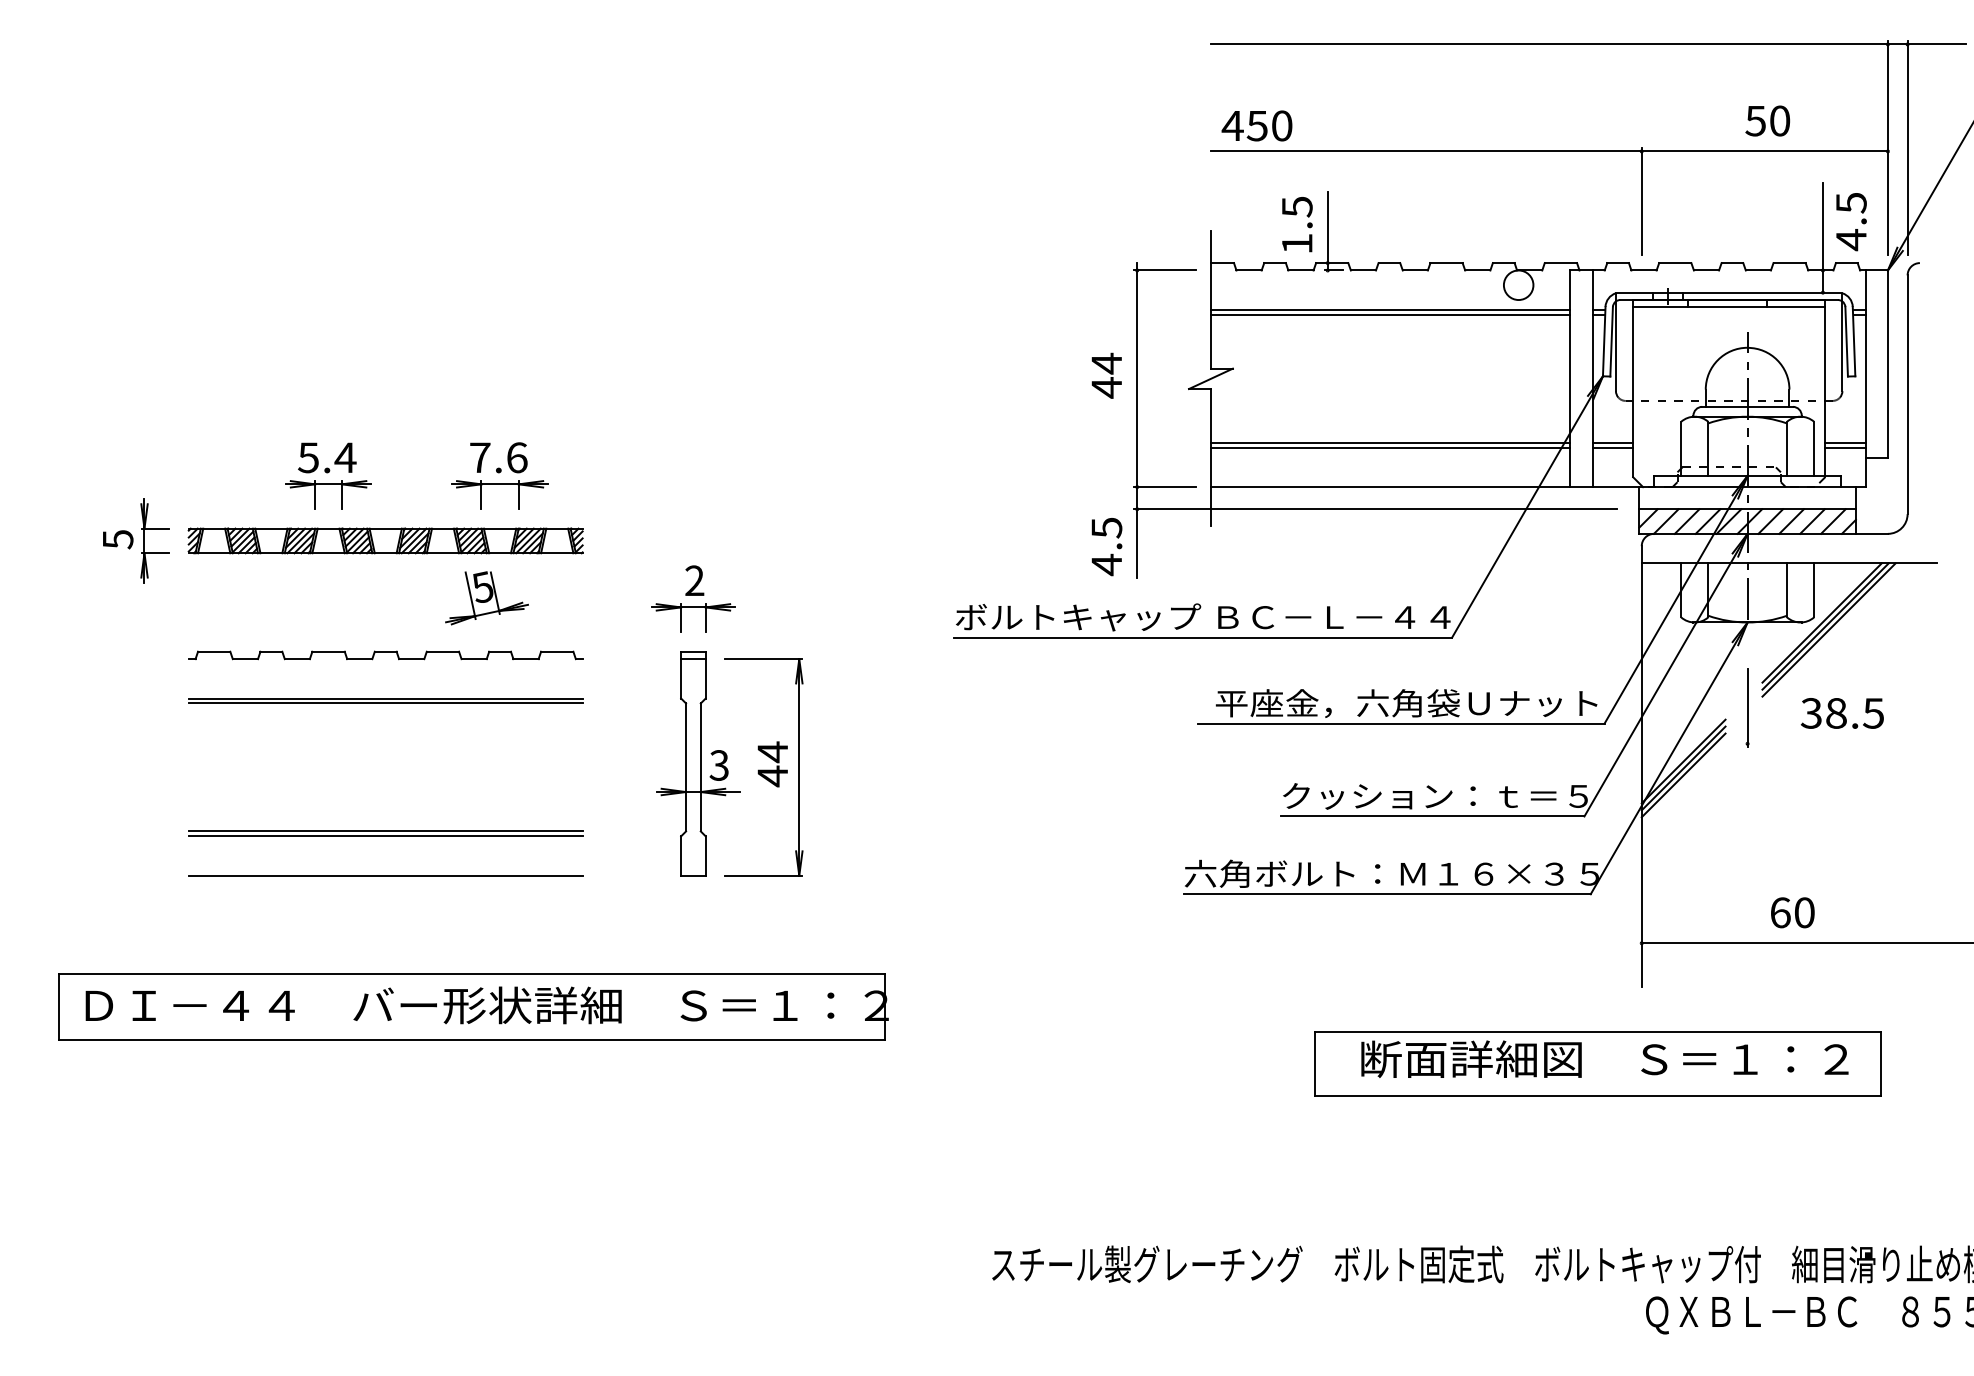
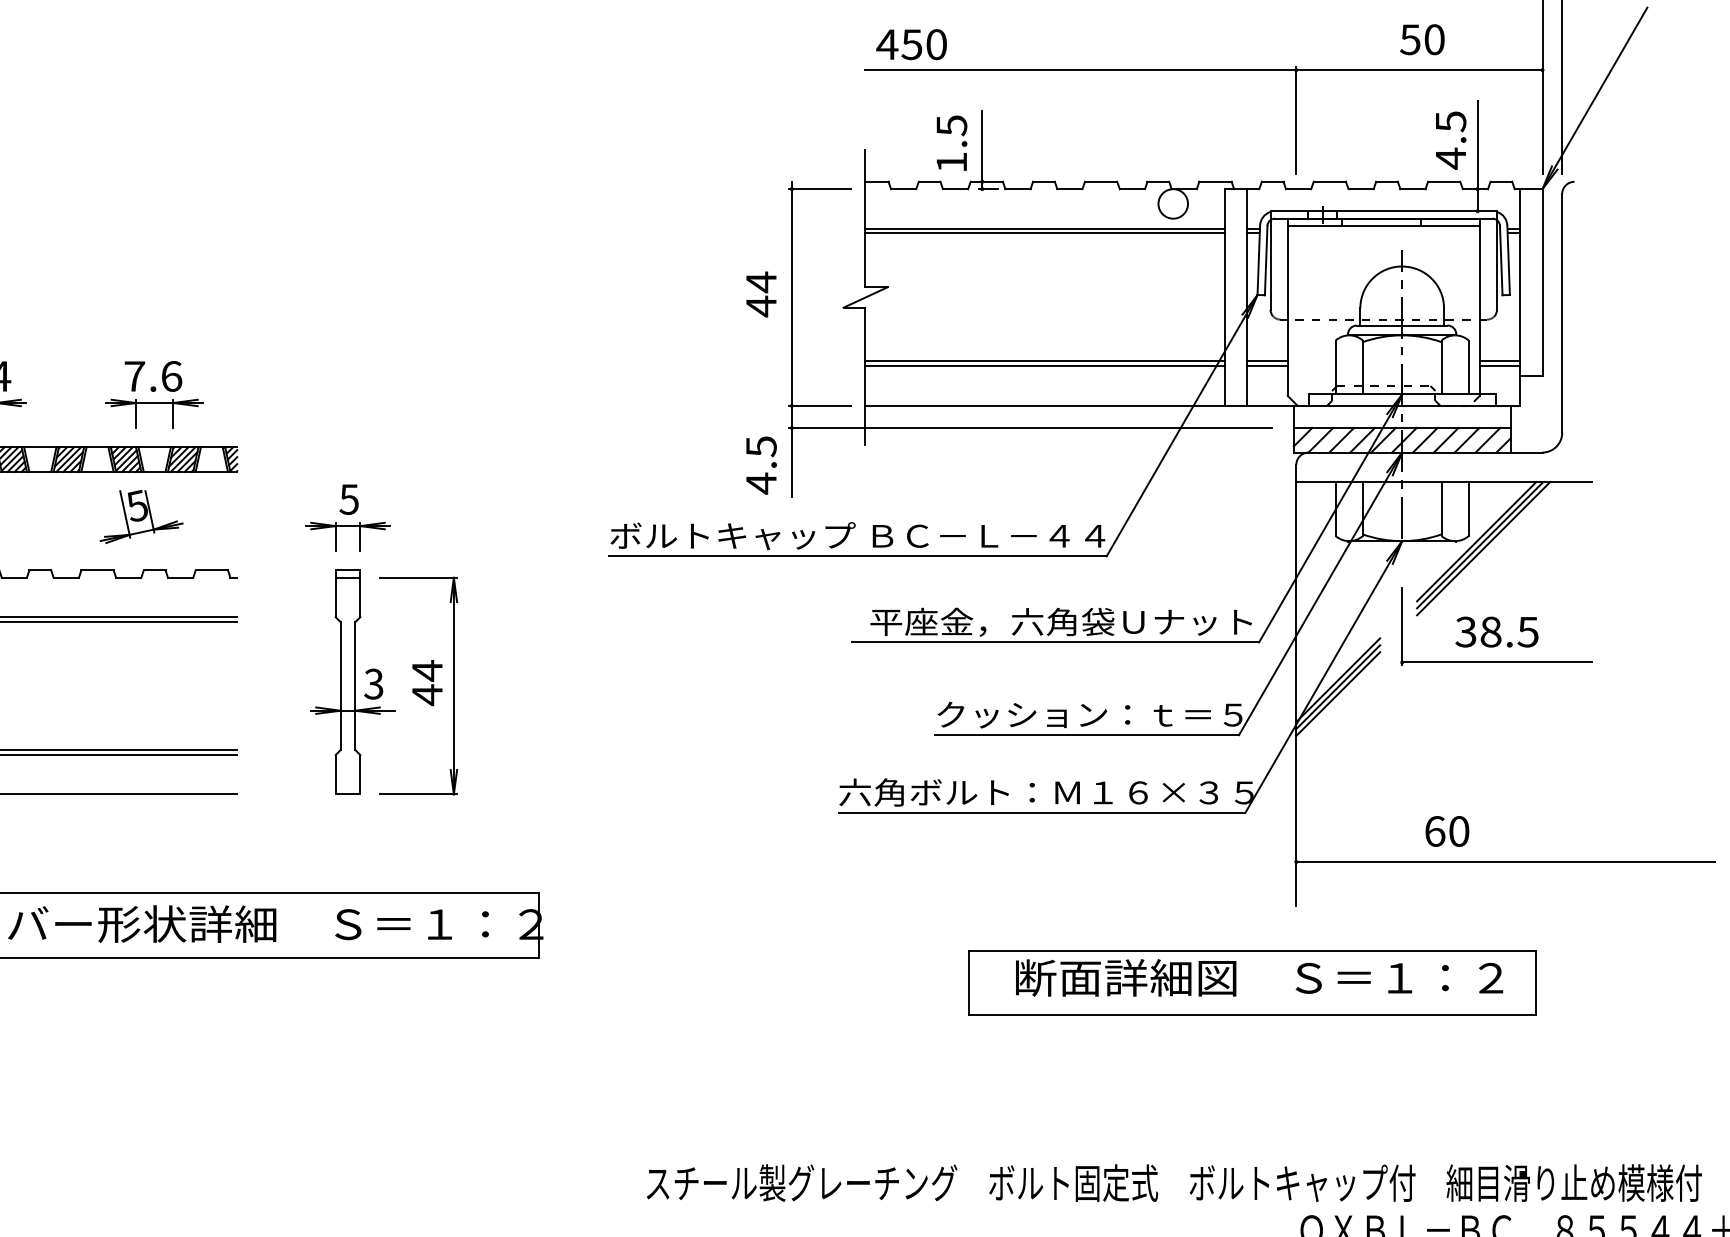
text: (1851, 222) -> (1451, 141), moved
text: (694, 580) -> (349, 499), 2 -> 5
line: (1842, 743) -> (1497, 662), added

